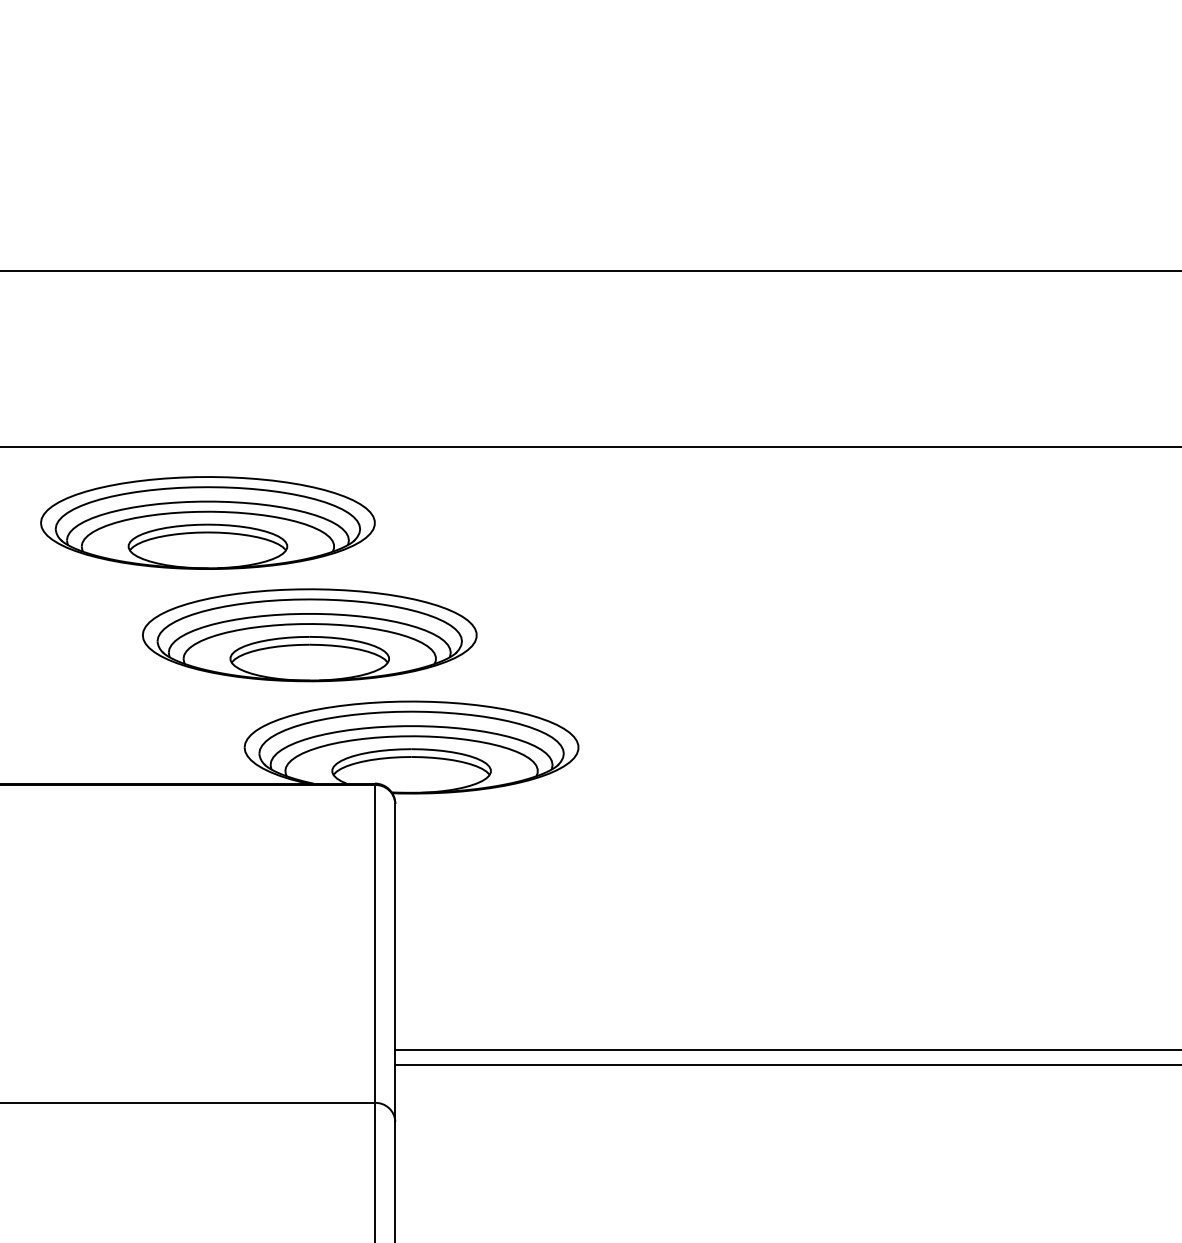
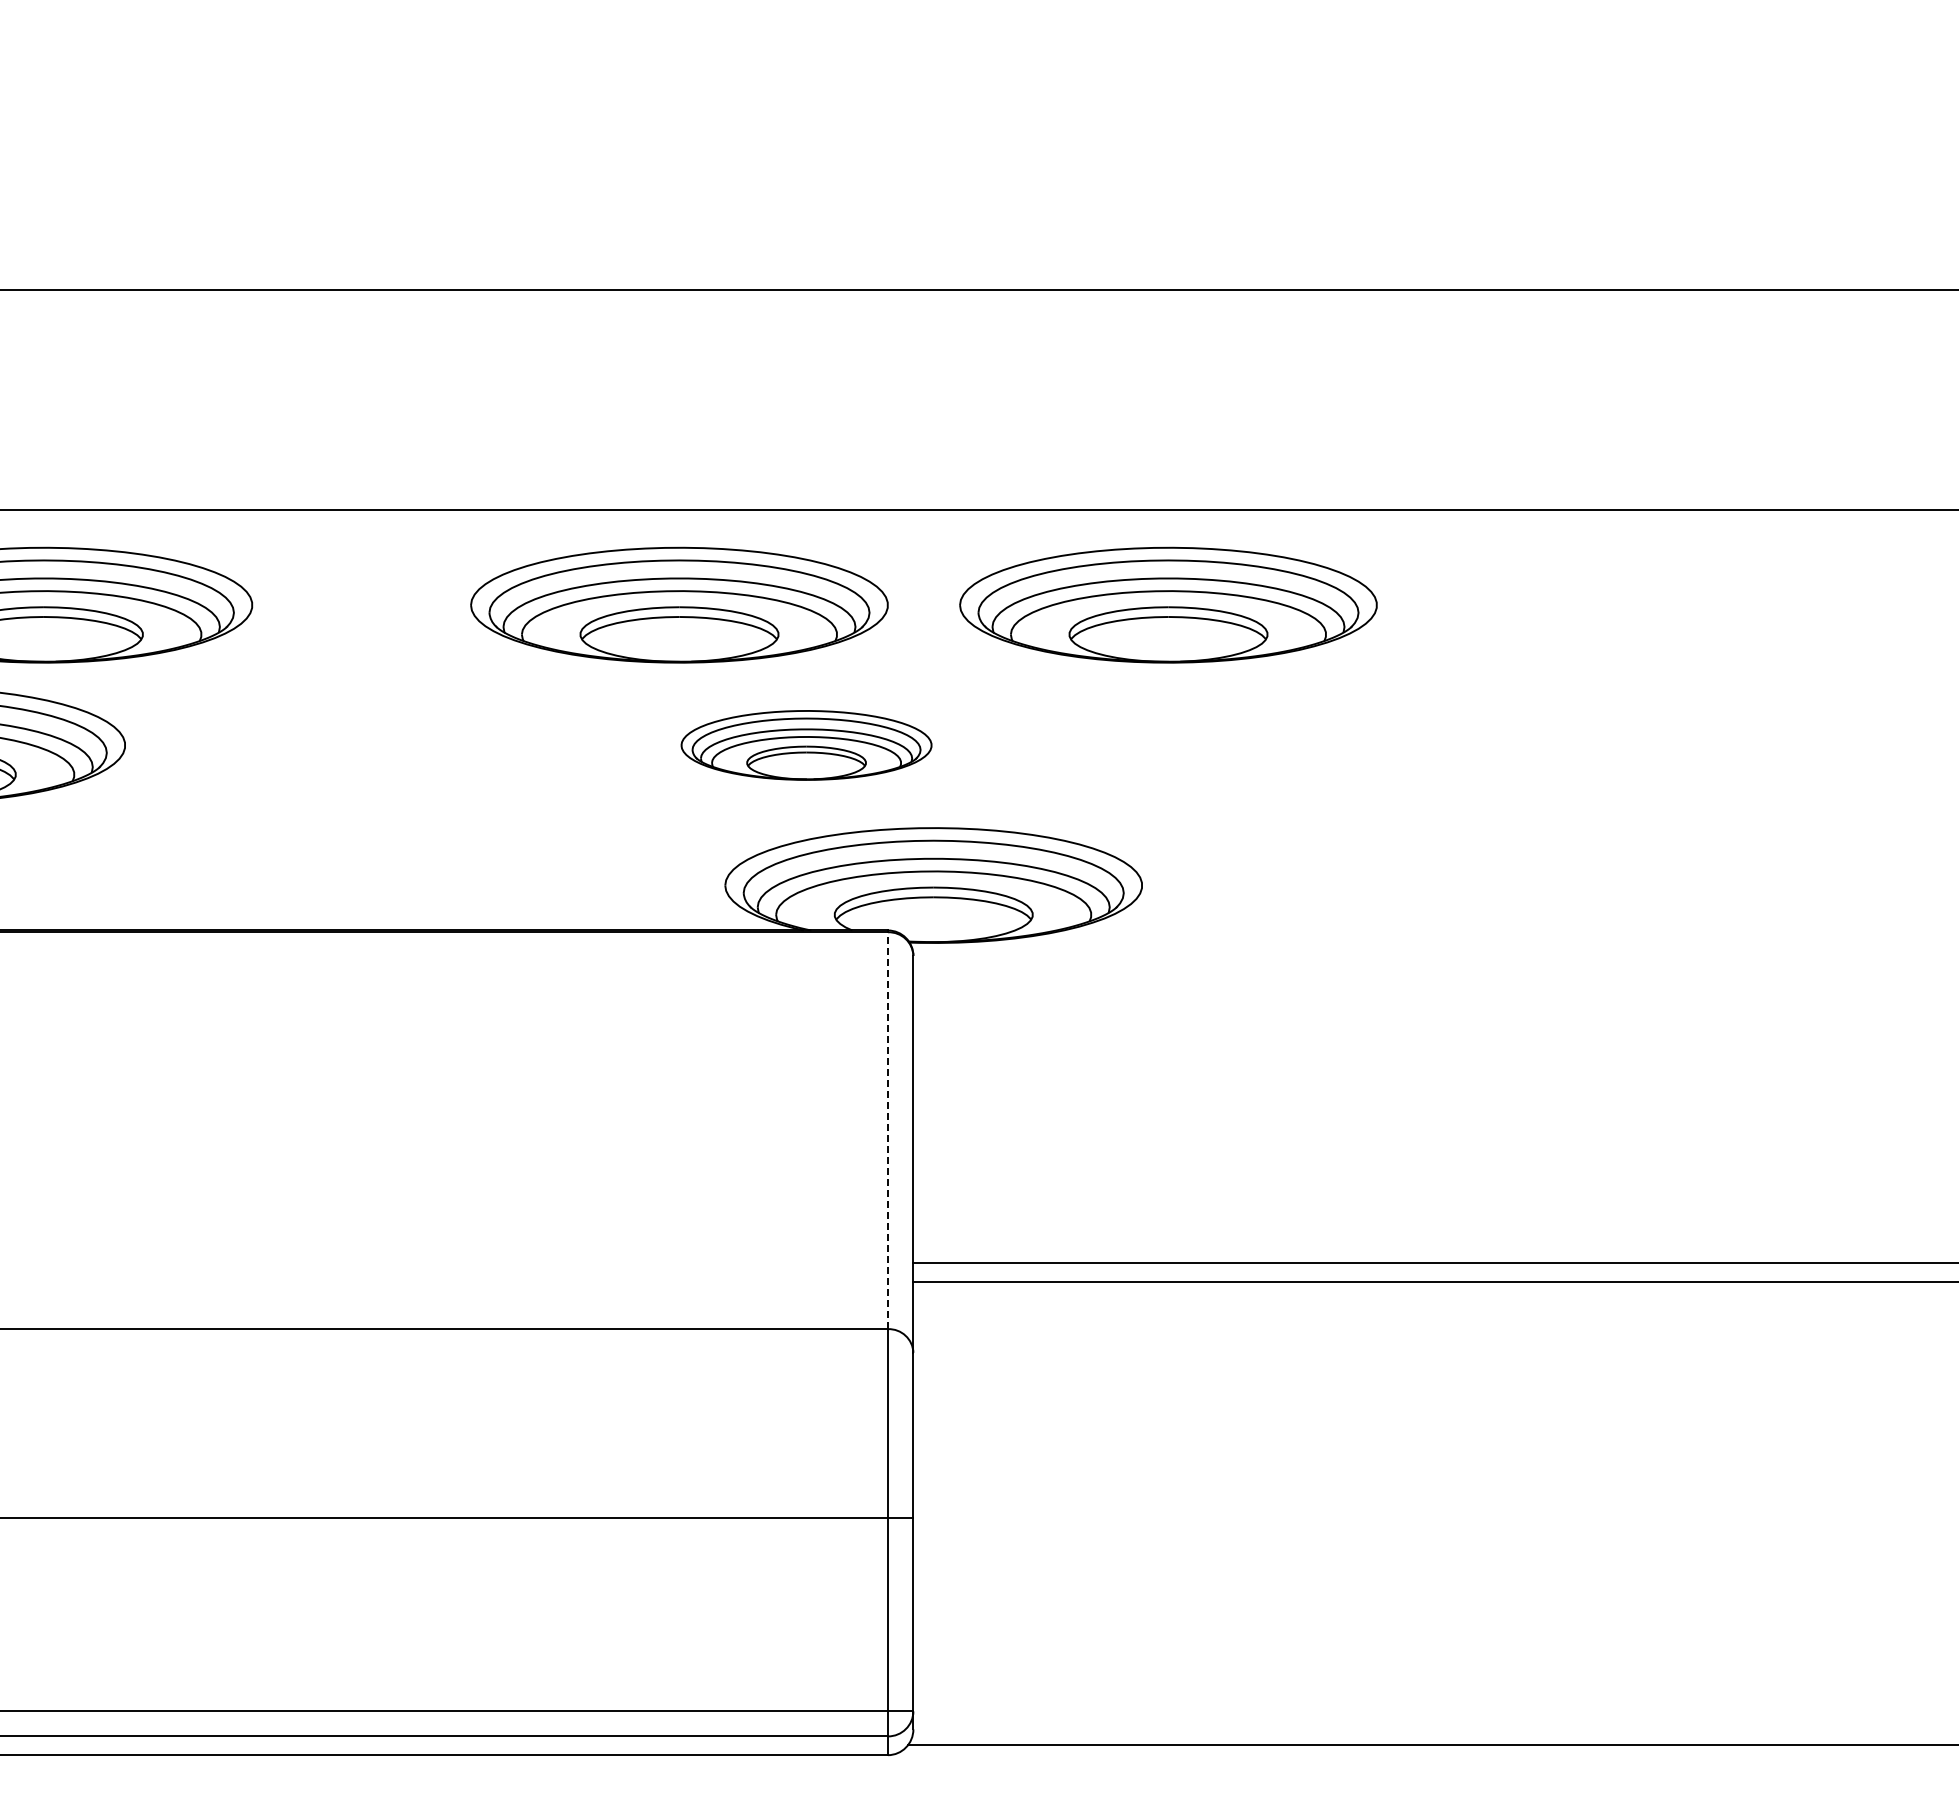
part: (599, 522) -> (1168, 604), added
part: (309, 635) -> (806, 745), size x0.6
line: (374, 943) -> (887, 1130), solid -> dashed

